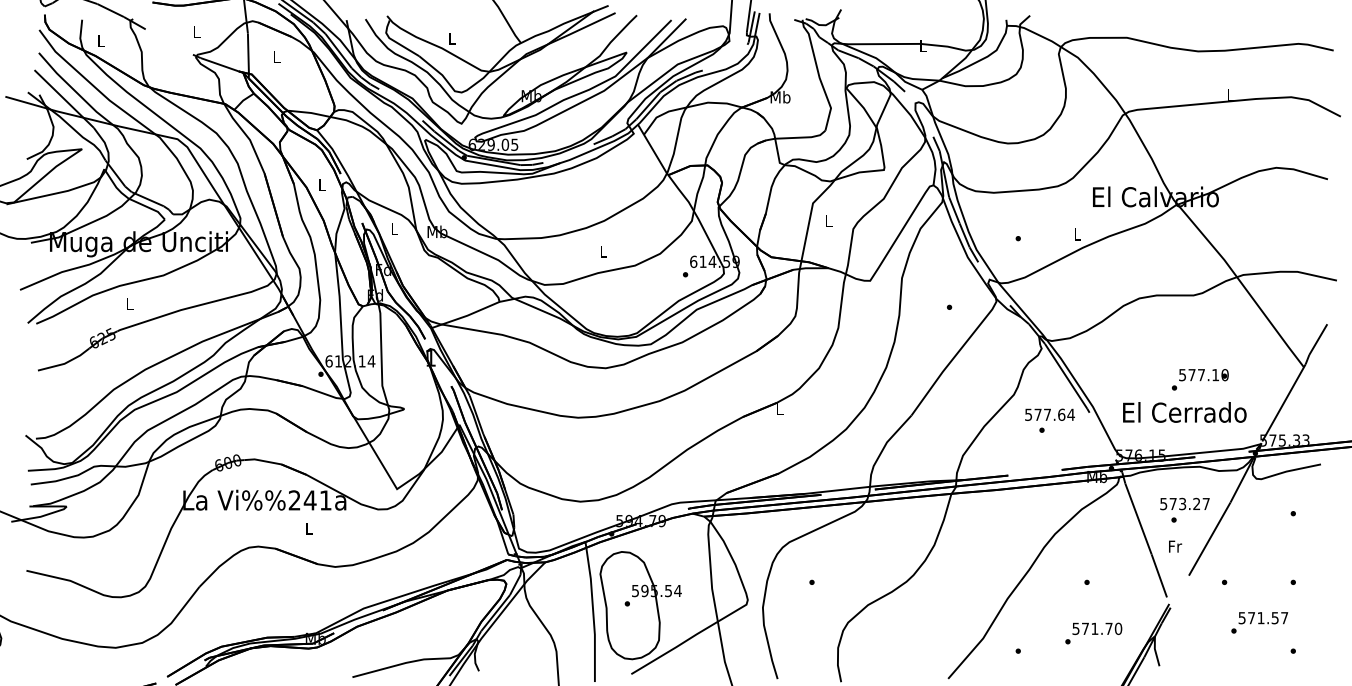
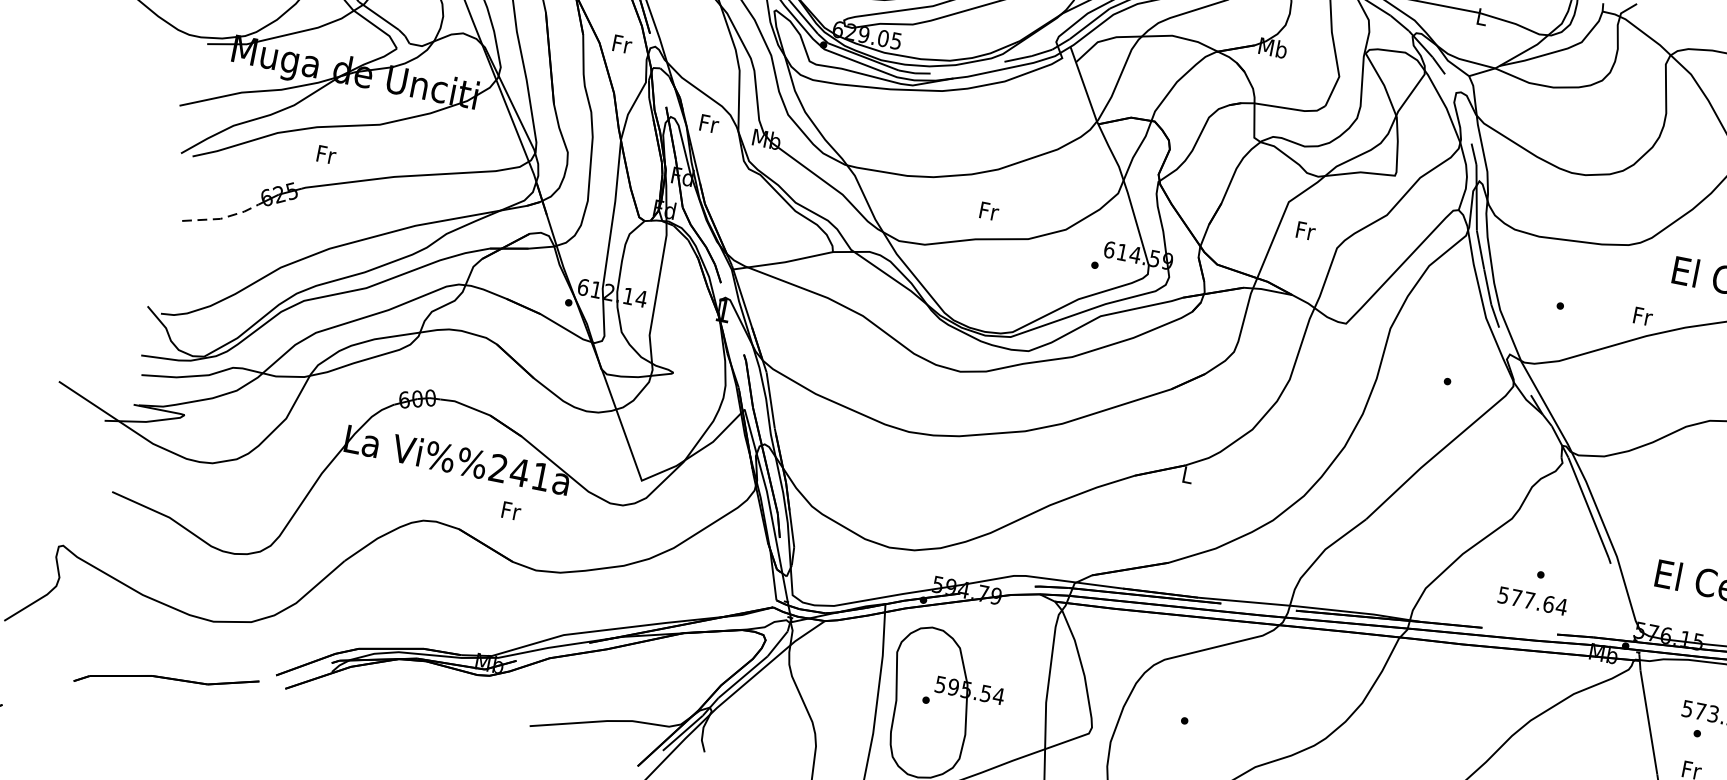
text: (322, 185) -> (621, 44), L -> Fr
text: (828, 221) -> (1305, 231), L -> Fr
text: (394, 228) -> (708, 123), L -> Fr
text: (1077, 234) -> (1642, 316), L -> Fr
text: (603, 251) -> (988, 211), L -> Fr
text: (129, 303) -> (325, 153), L -> Fr
line: (65, 363) -> (221, 218), solid -> dashed
text: (1049, 414) -> (1532, 600), moved
text: (309, 528) -> (511, 510), L -> Fr

